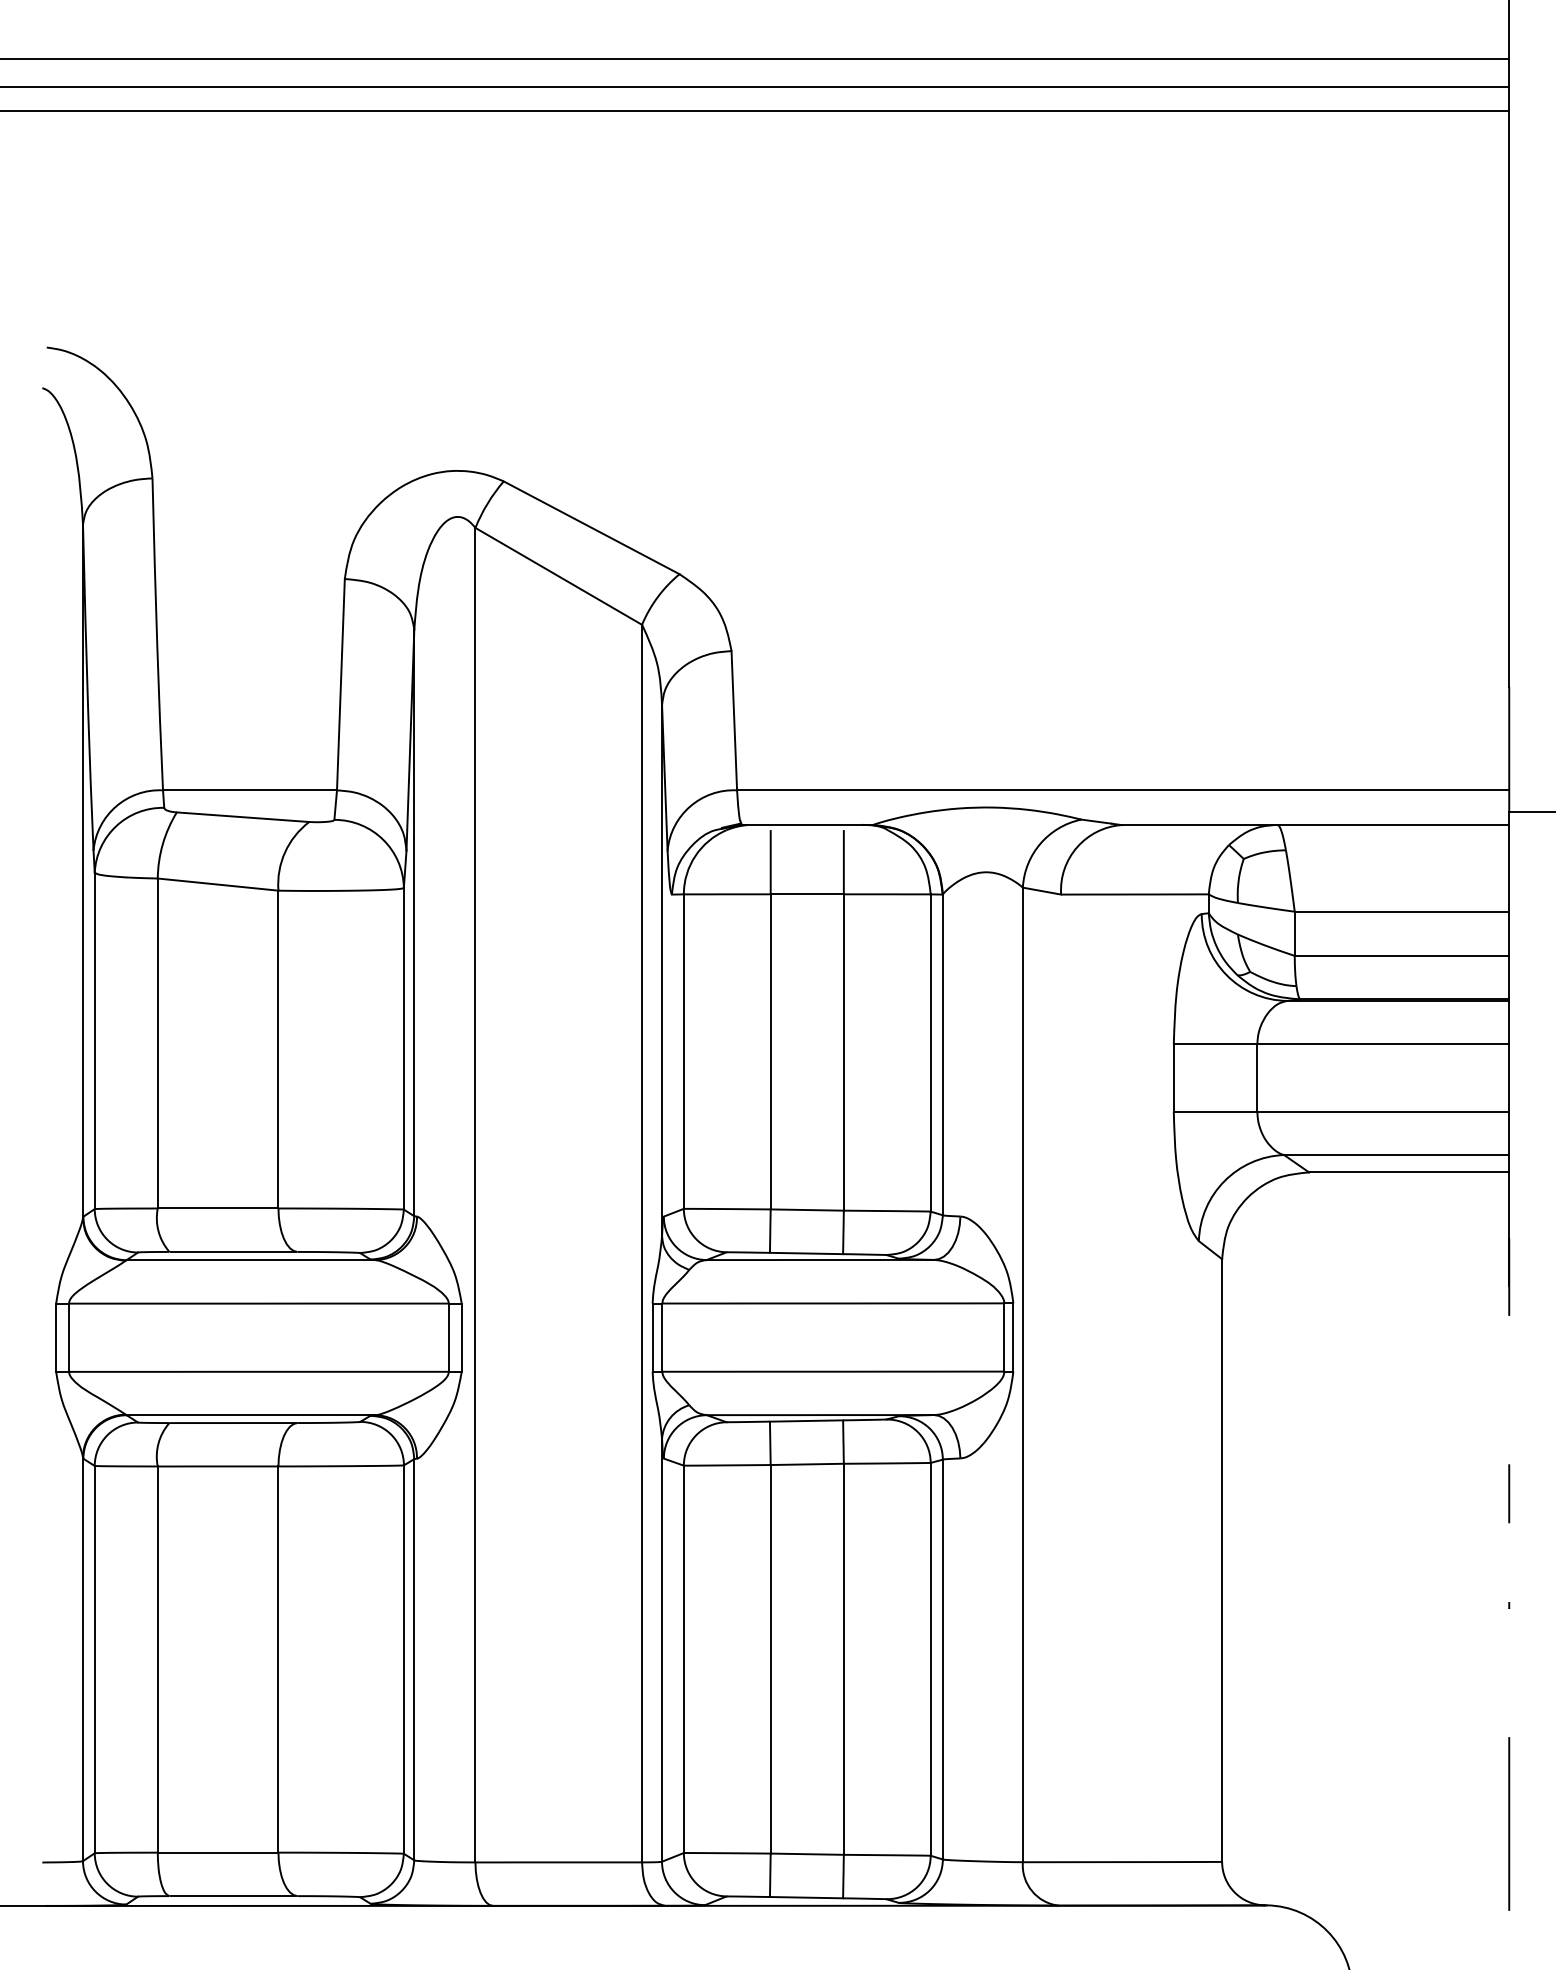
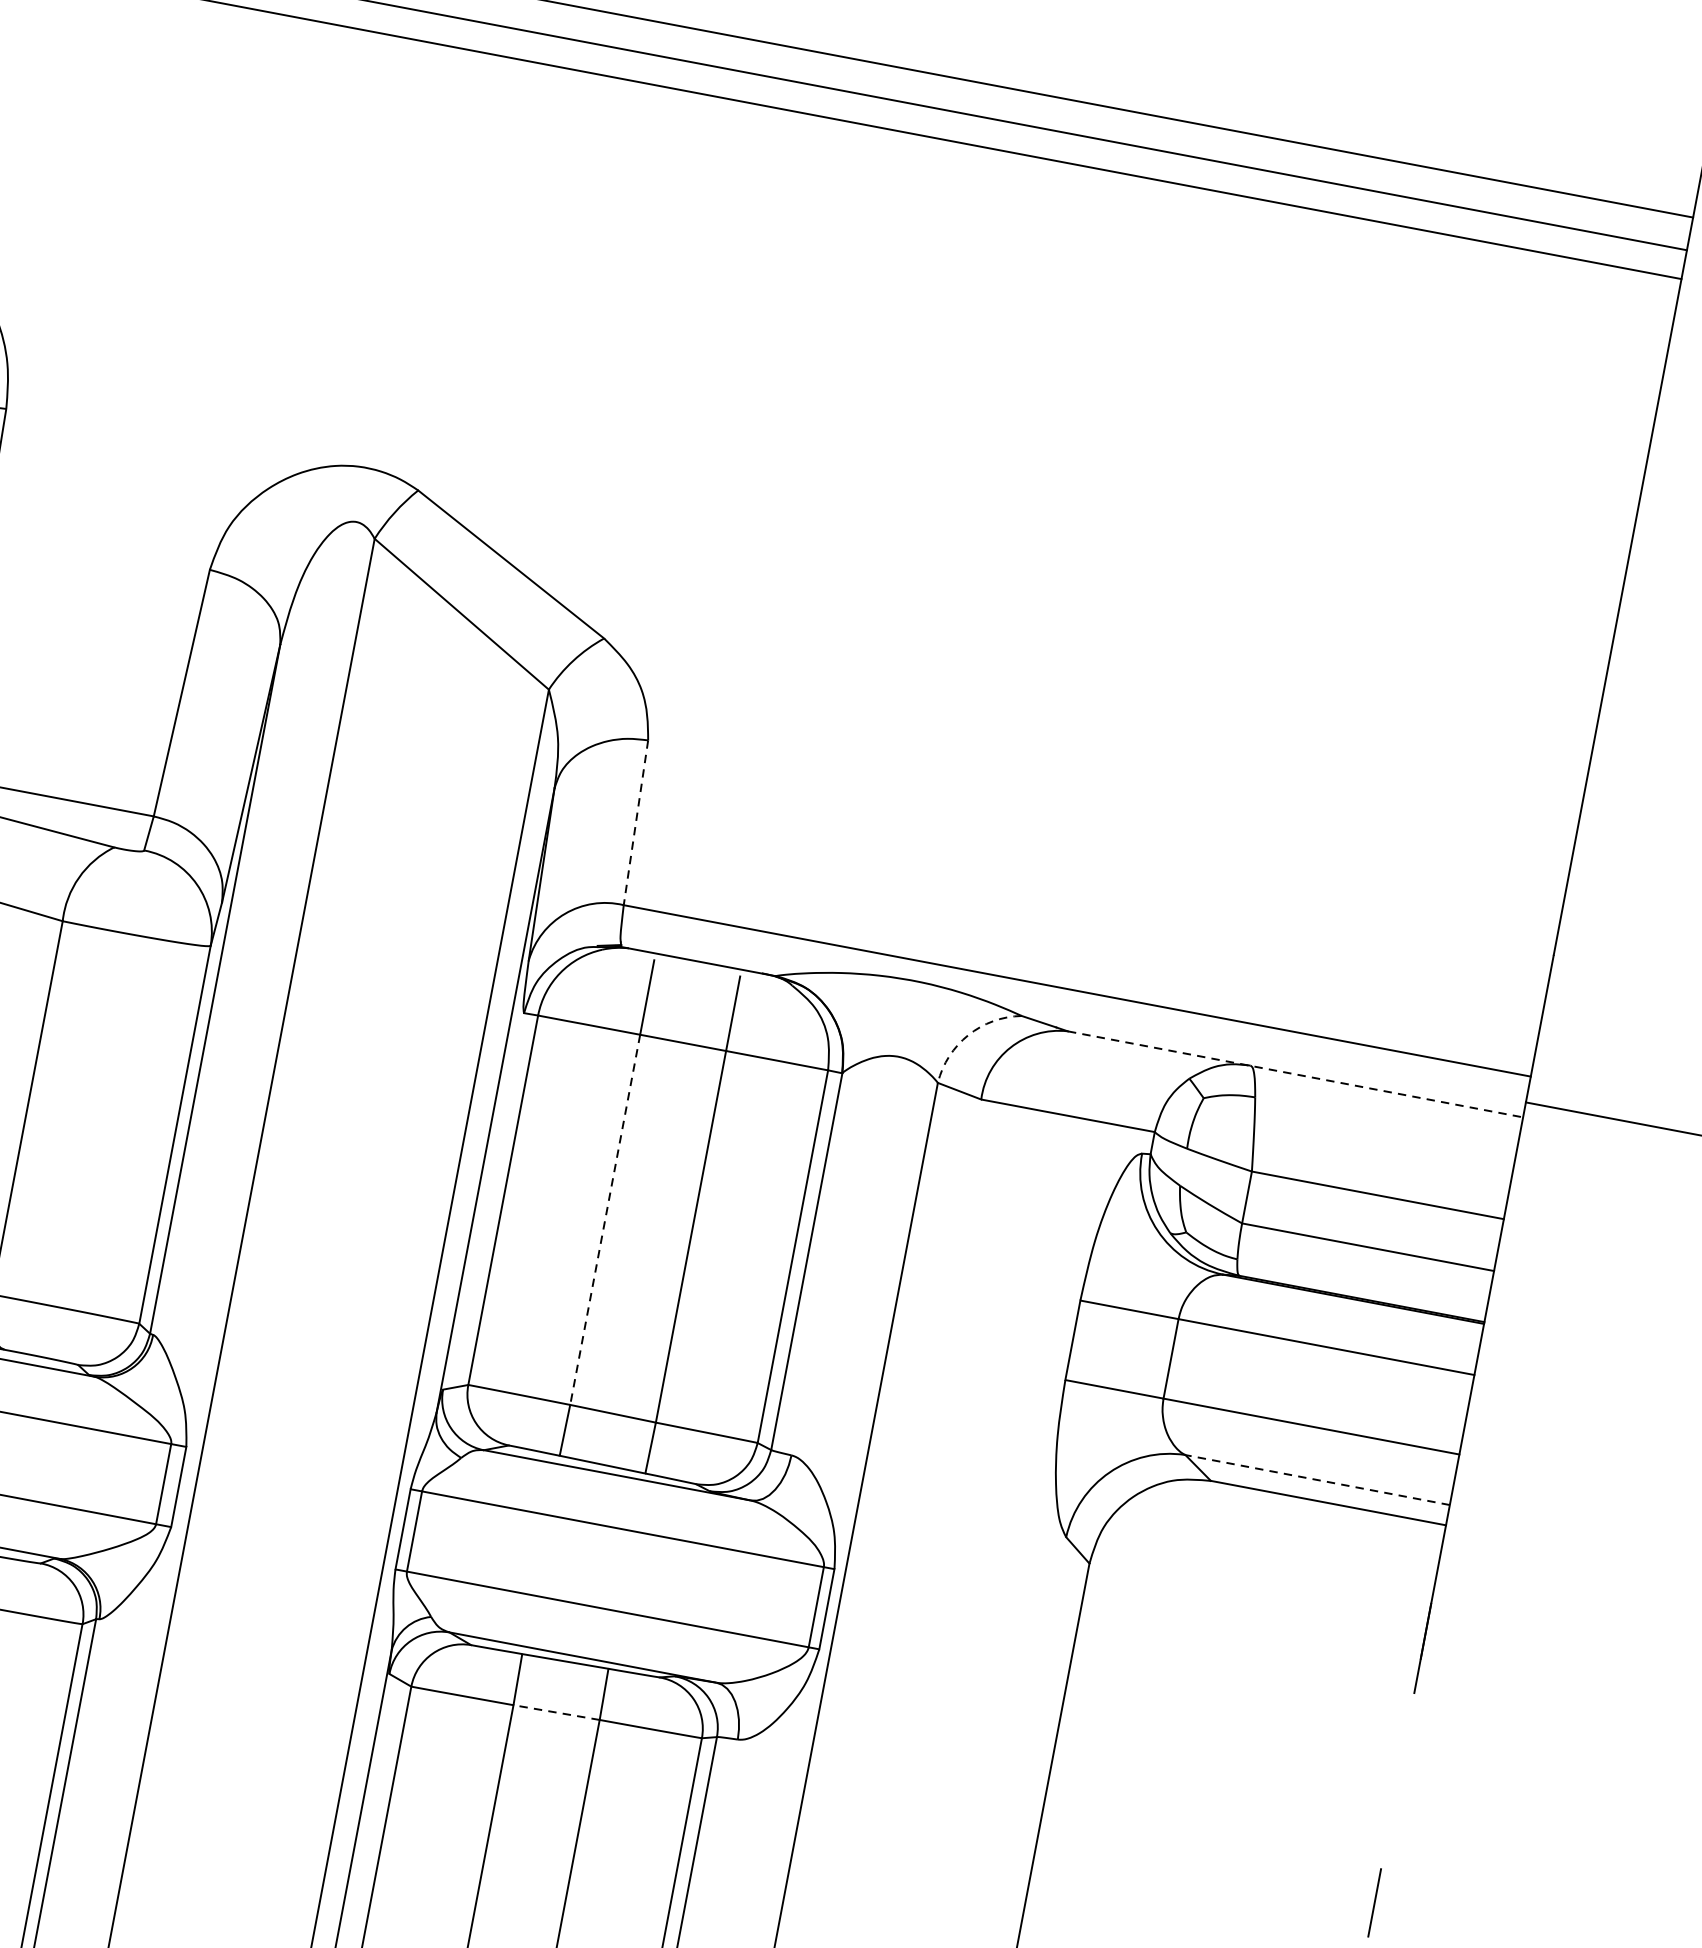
line: (734, 720) -> (636, 822), solid -> dashed
line: (1315, 825) -> (1295, 1074), solid -> dashed
arc: (1040, 843) -> (968, 1034), solid -> dashed
line: (770, 1051) -> (605, 1219), solid -> dashed
line: (1396, 1155) -> (1317, 1480), solid -> dashed
line: (807, 1464) -> (556, 1712), solid -> dashed

